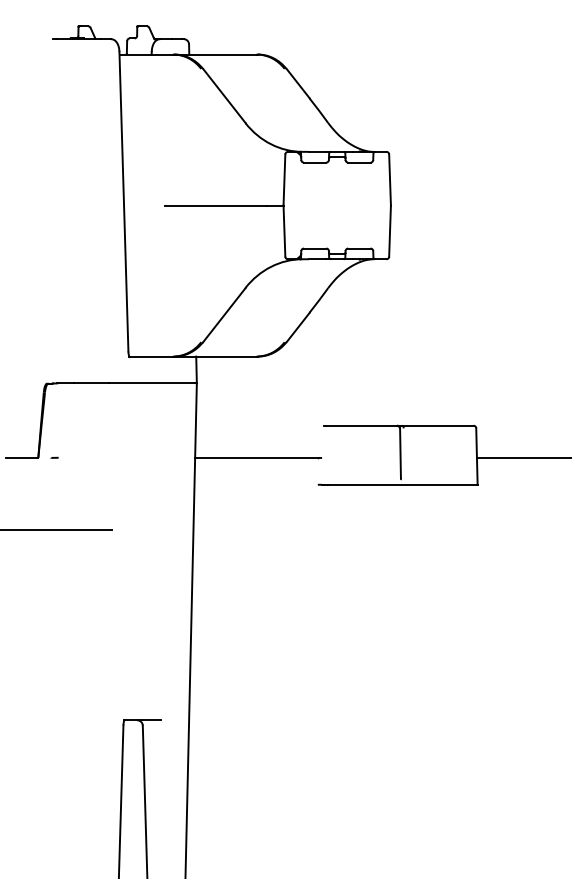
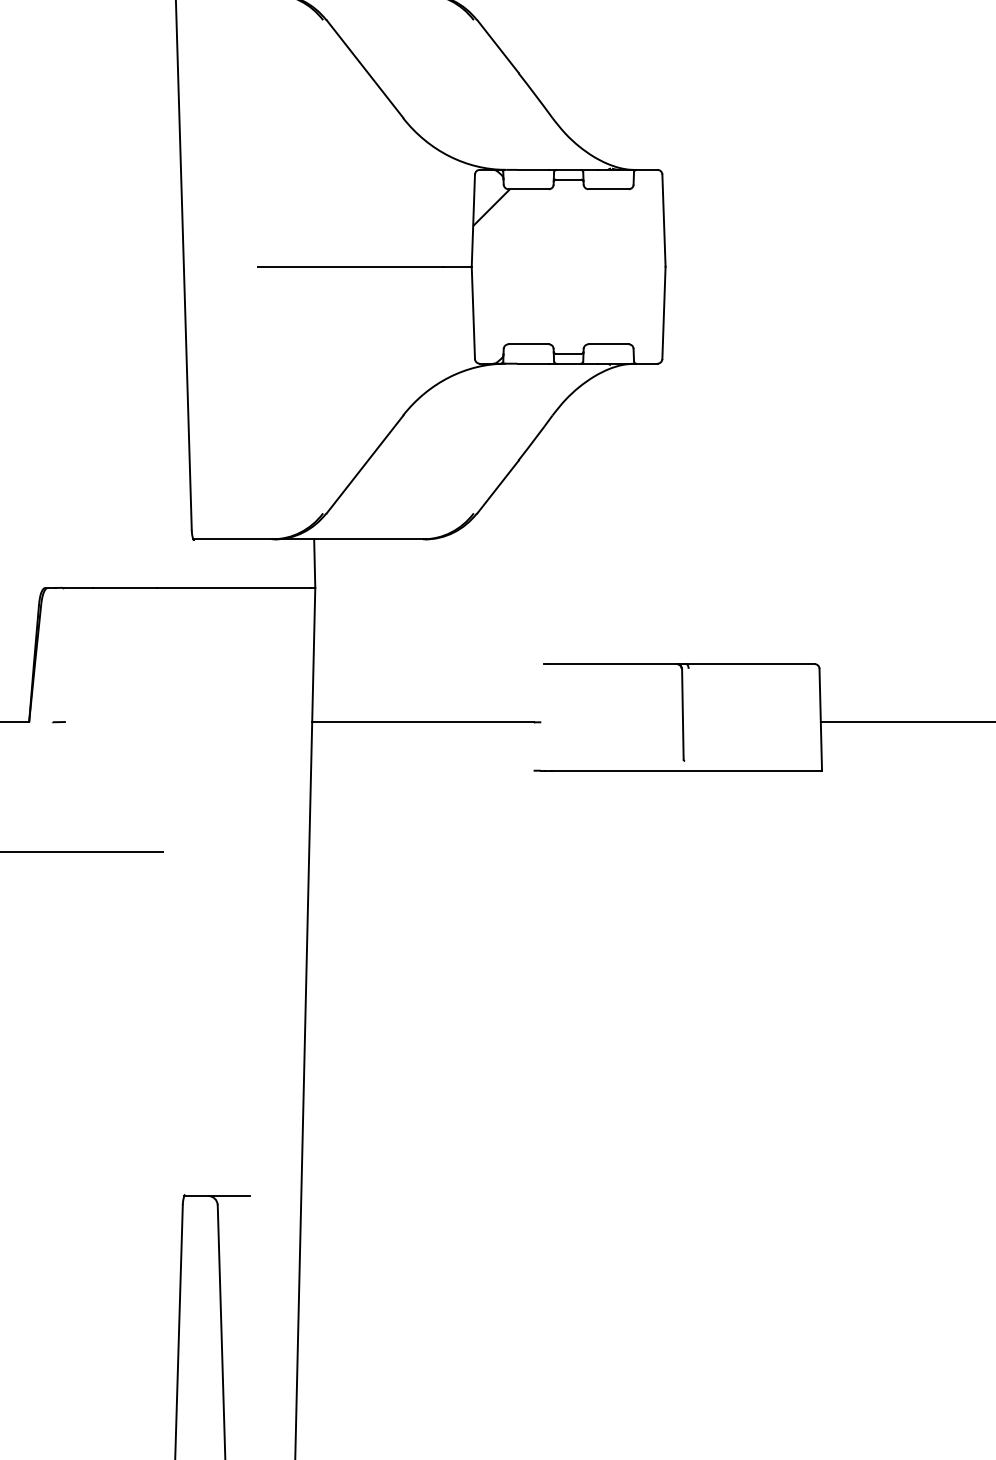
hatch: (294, 172) -> (491, 207), added

